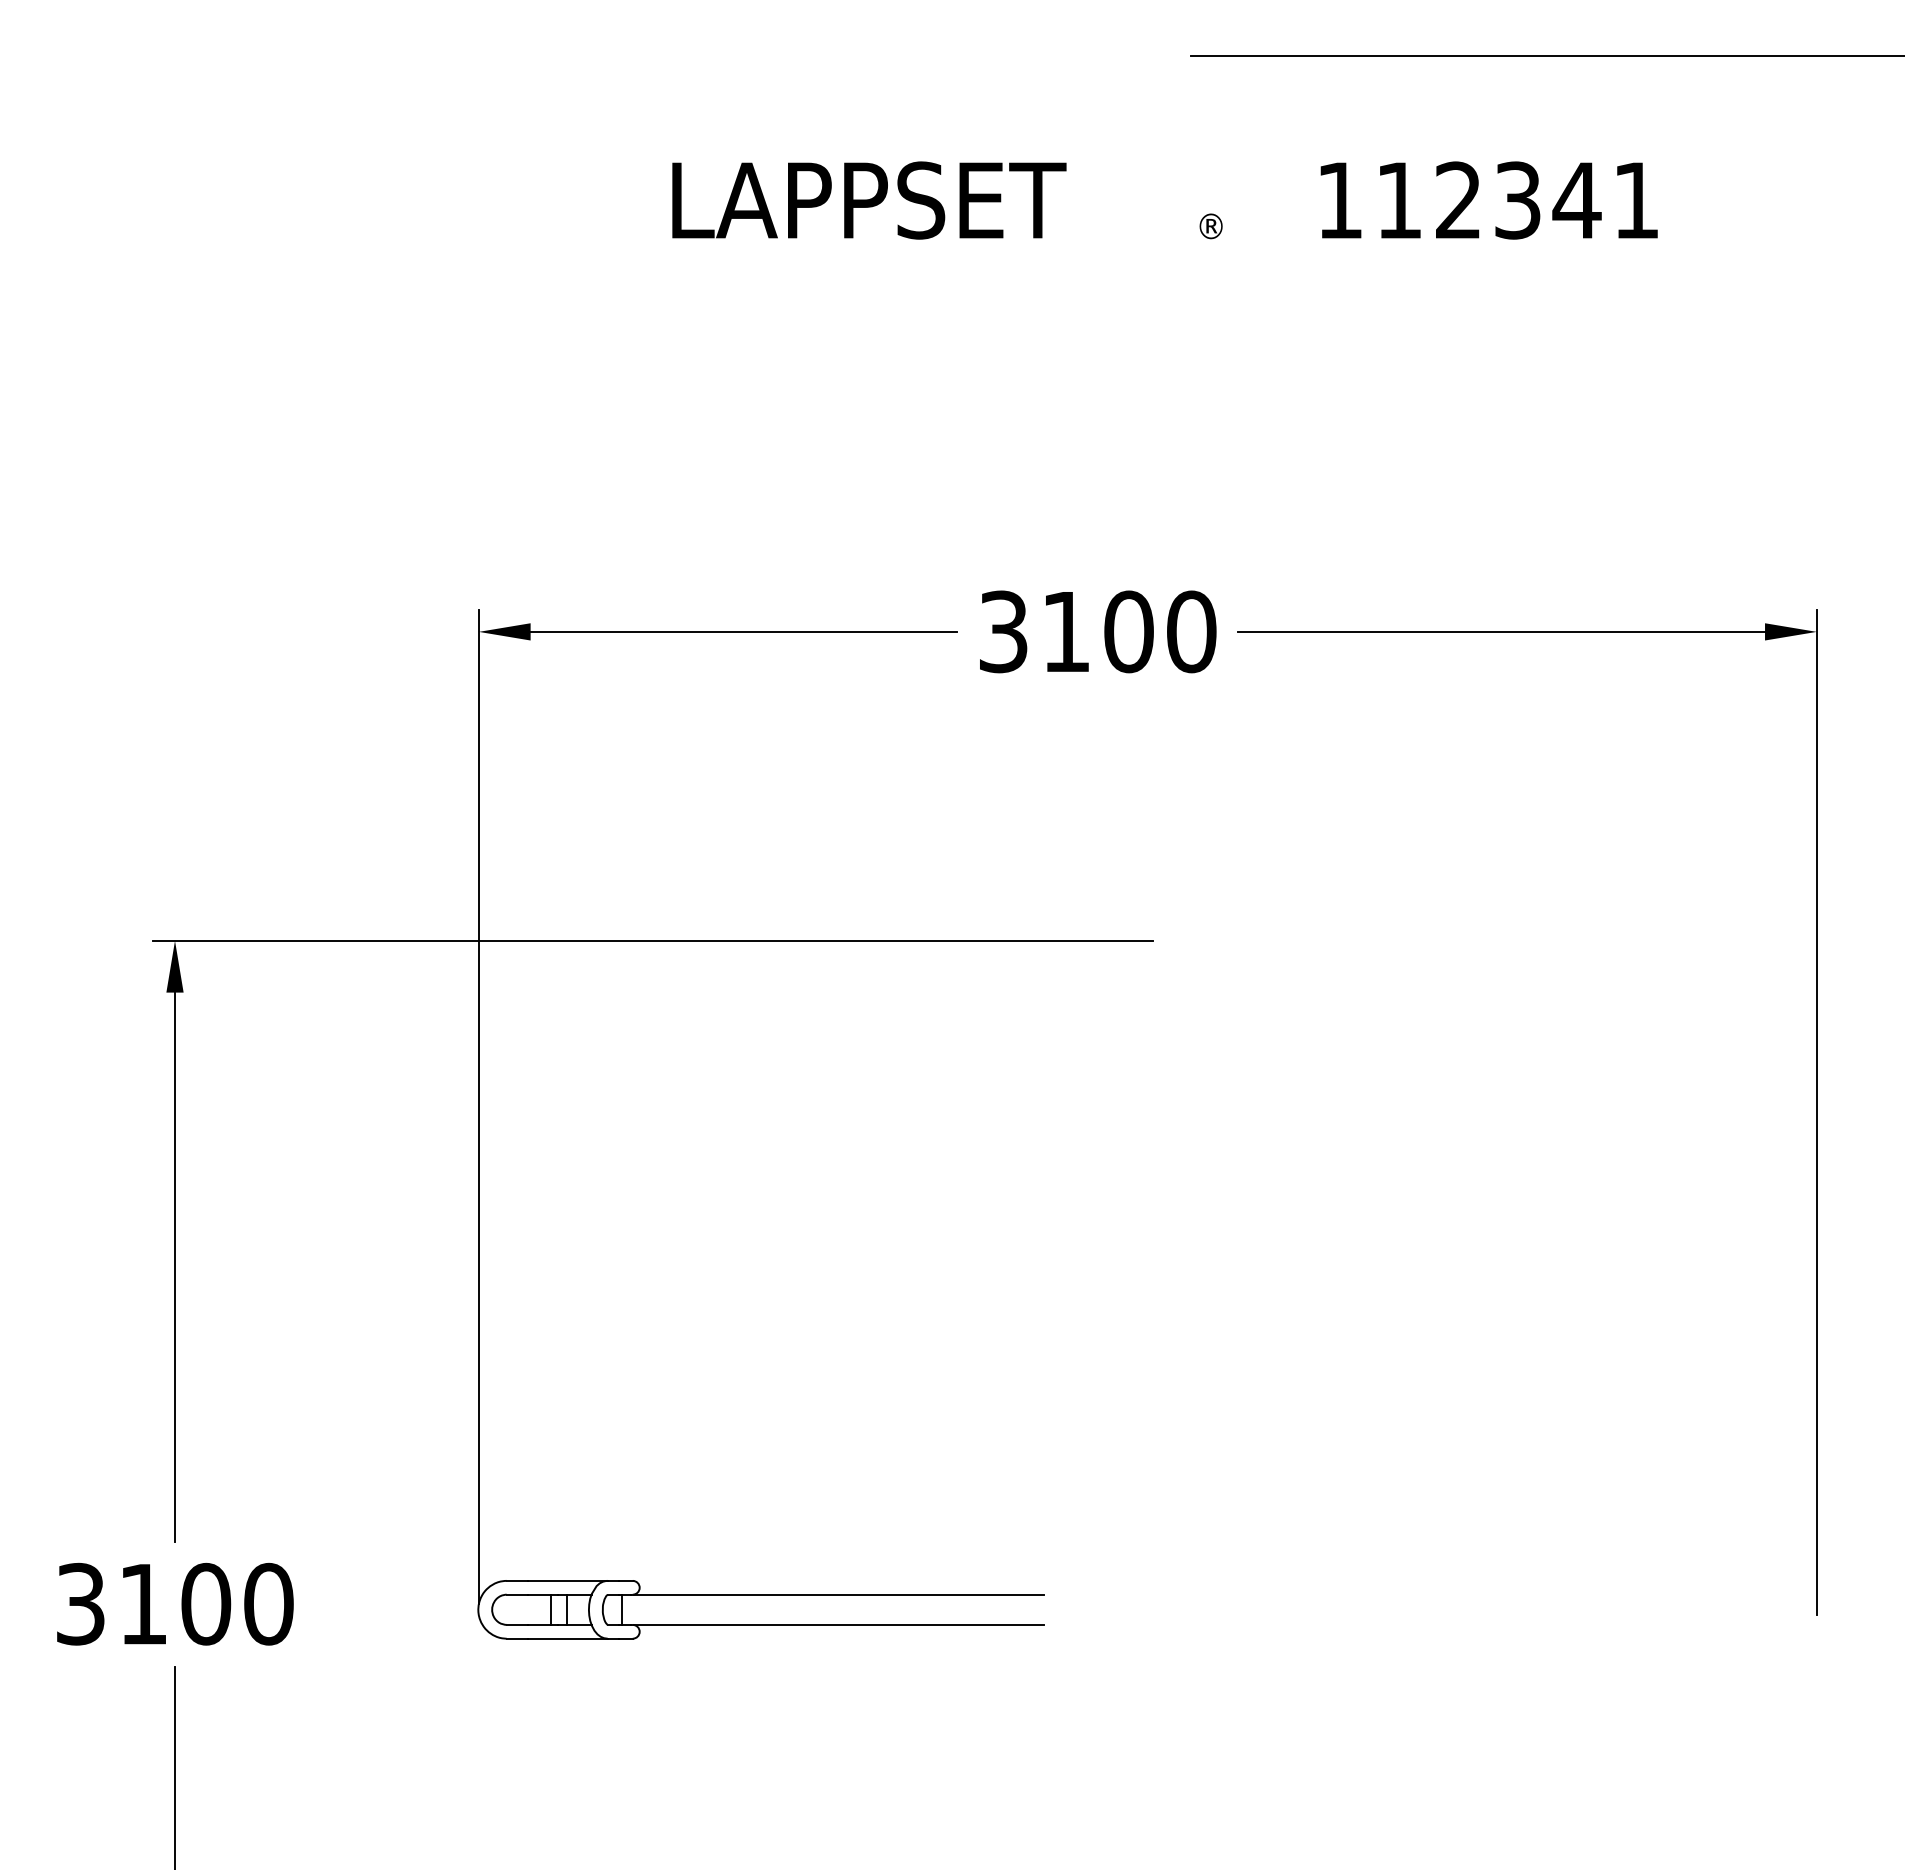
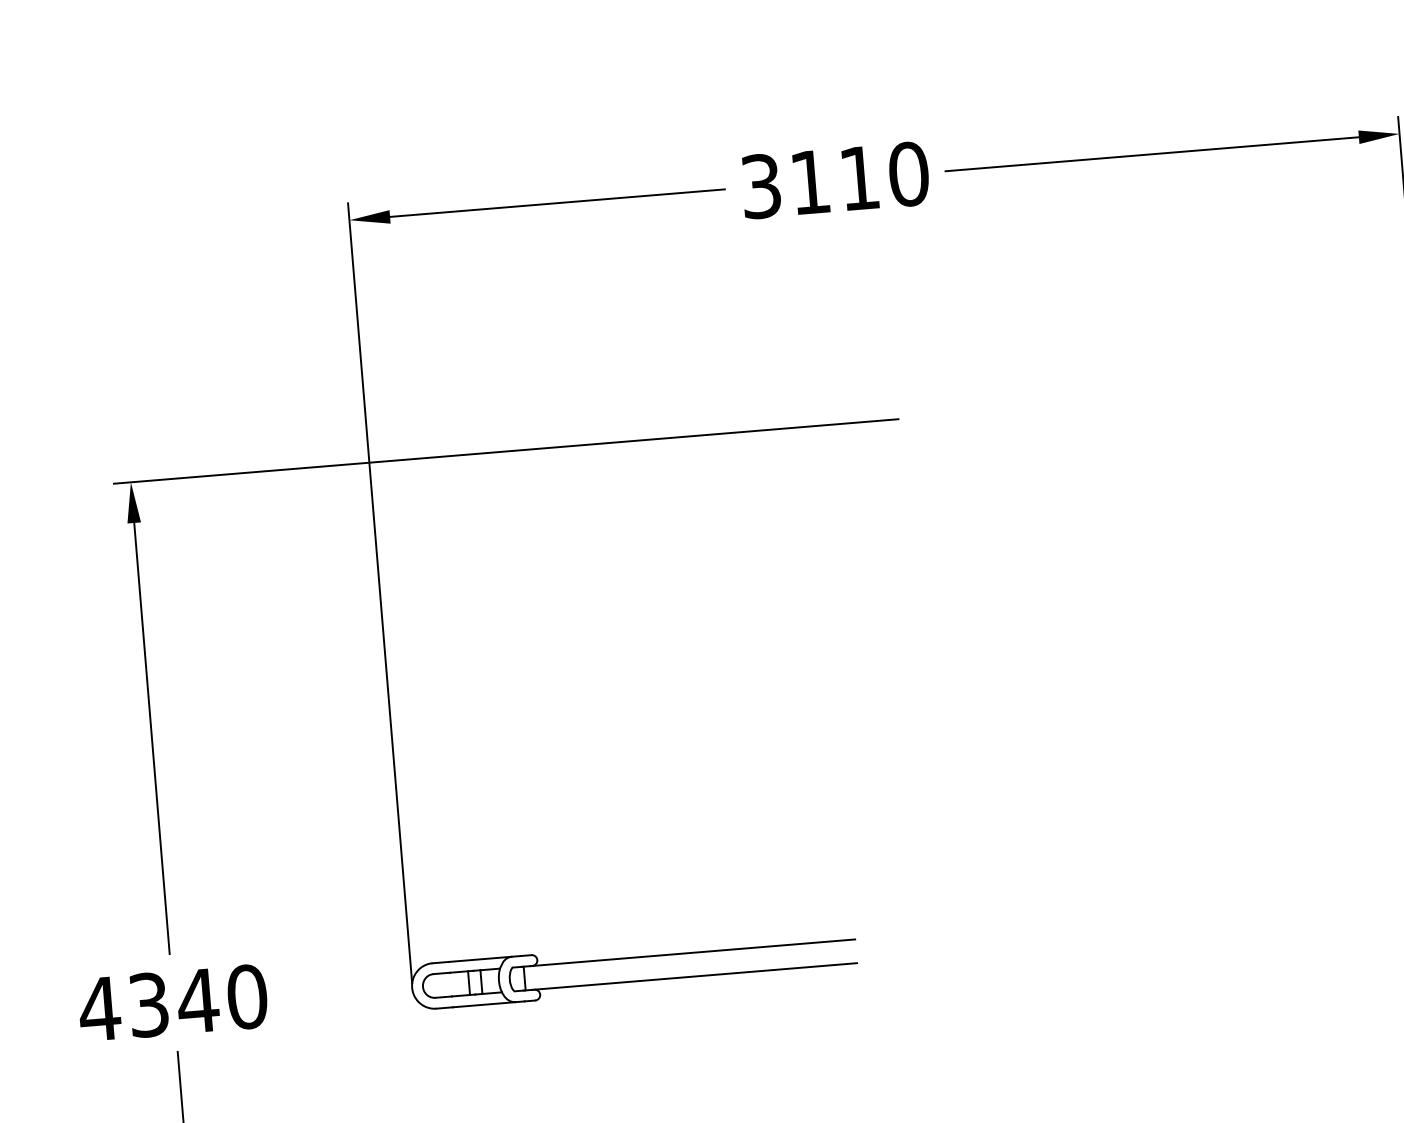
text: (1128, 631) -> (859, 178), 3100 -> 3110
text: (143, 1603) -> (148, 1004), 3100 -> 4340

